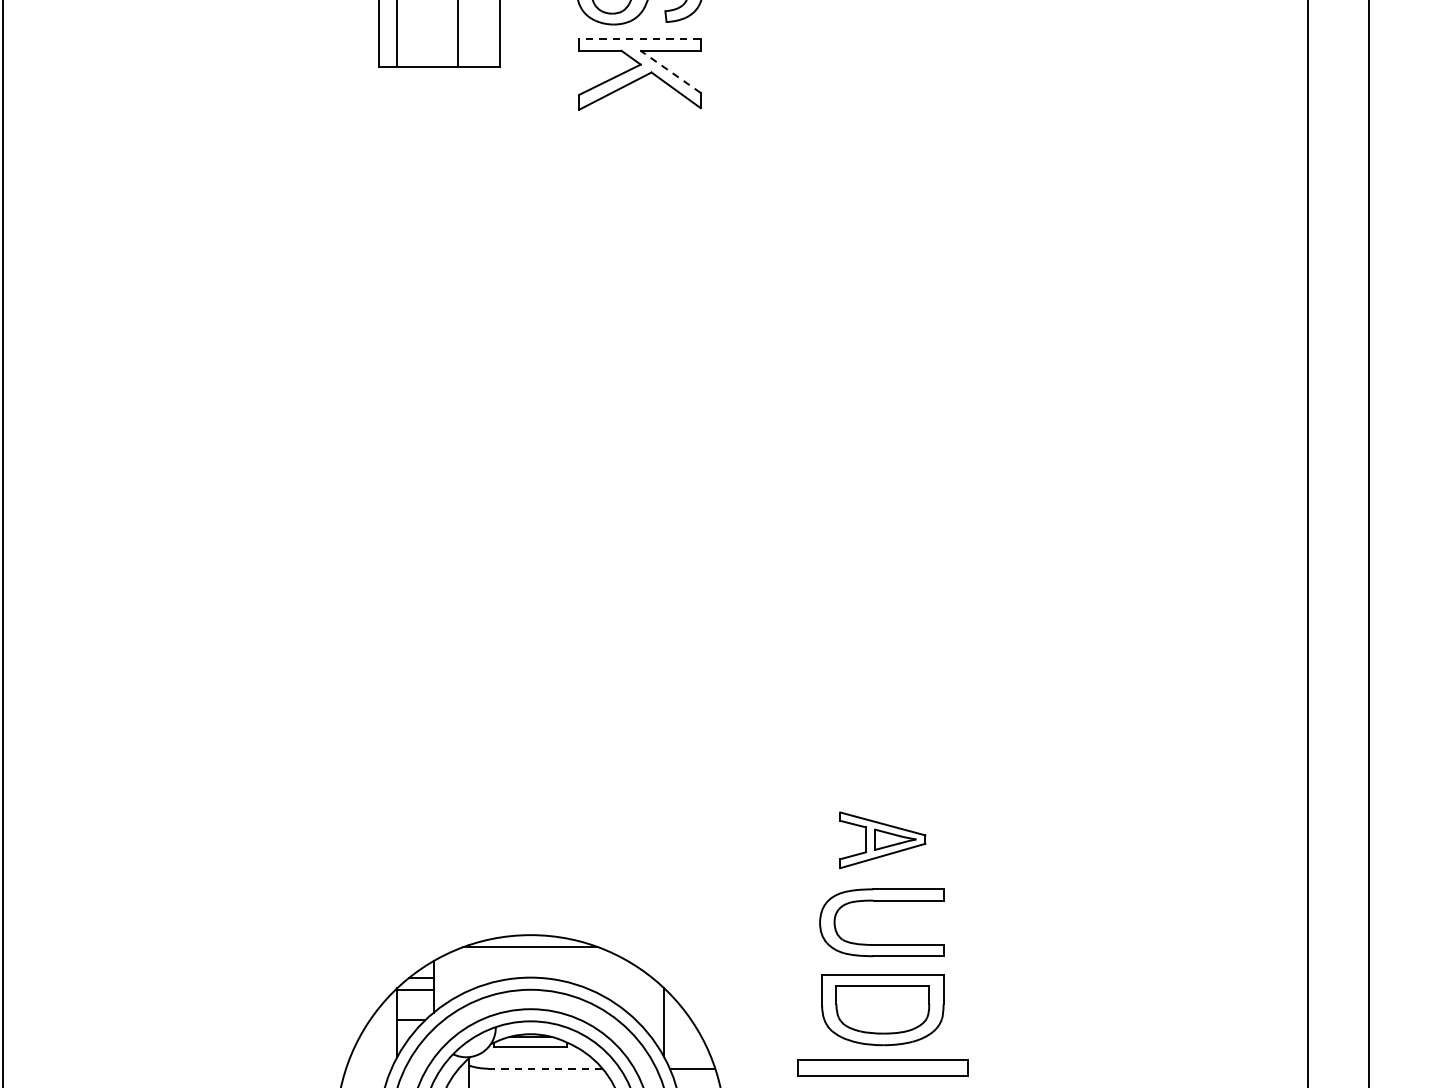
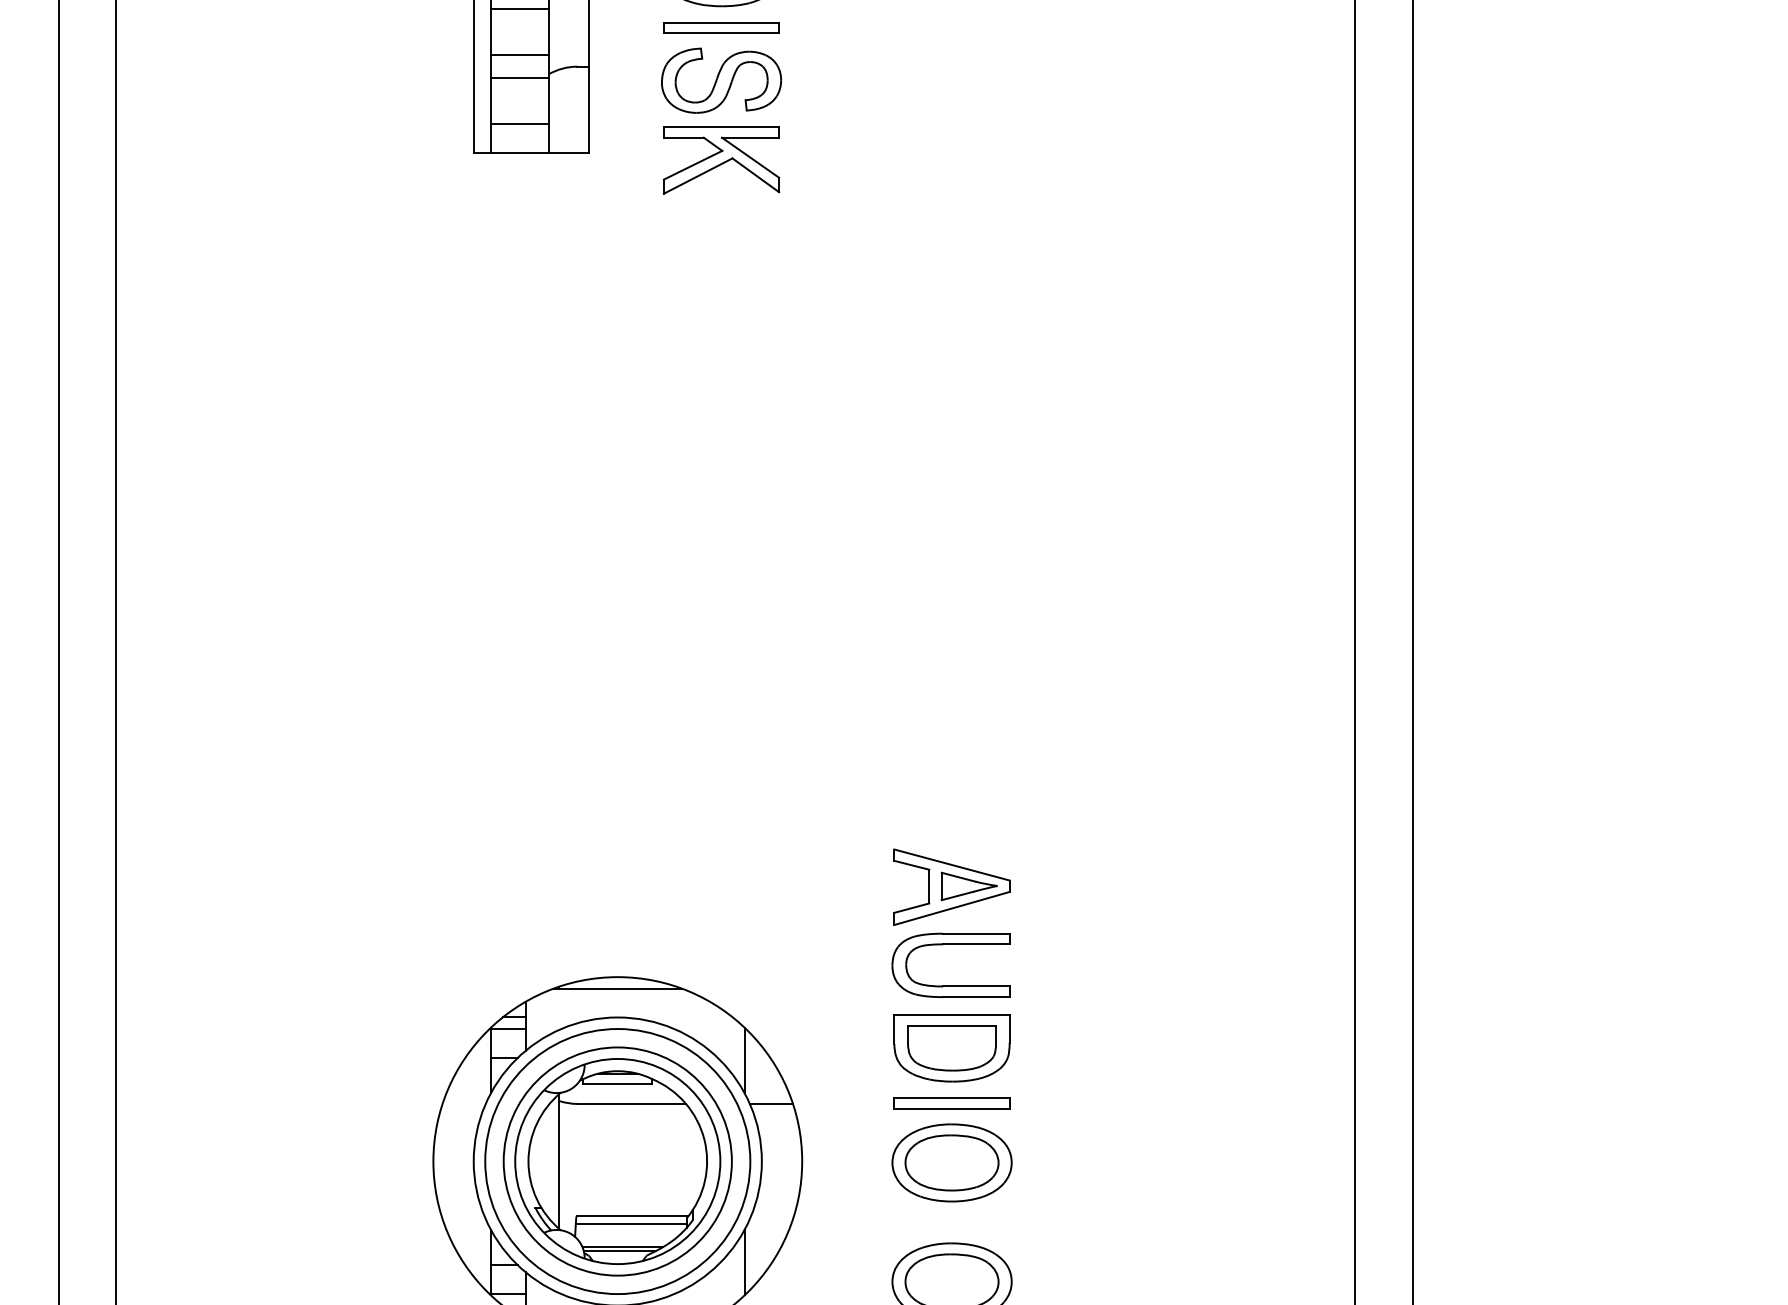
line: (427, 36) -> (519, 124), added
line: (639, 39) -> (721, 127), dashed -> solid
line: (670, 71) -> (750, 157), dashed -> solid
part: (882, 839) -> (951, 886), size x1.43
line: (545, 1068) -> (631, 1103), dashed -> solid
part: (882, 1068) -> (951, 1103), size x0.71

